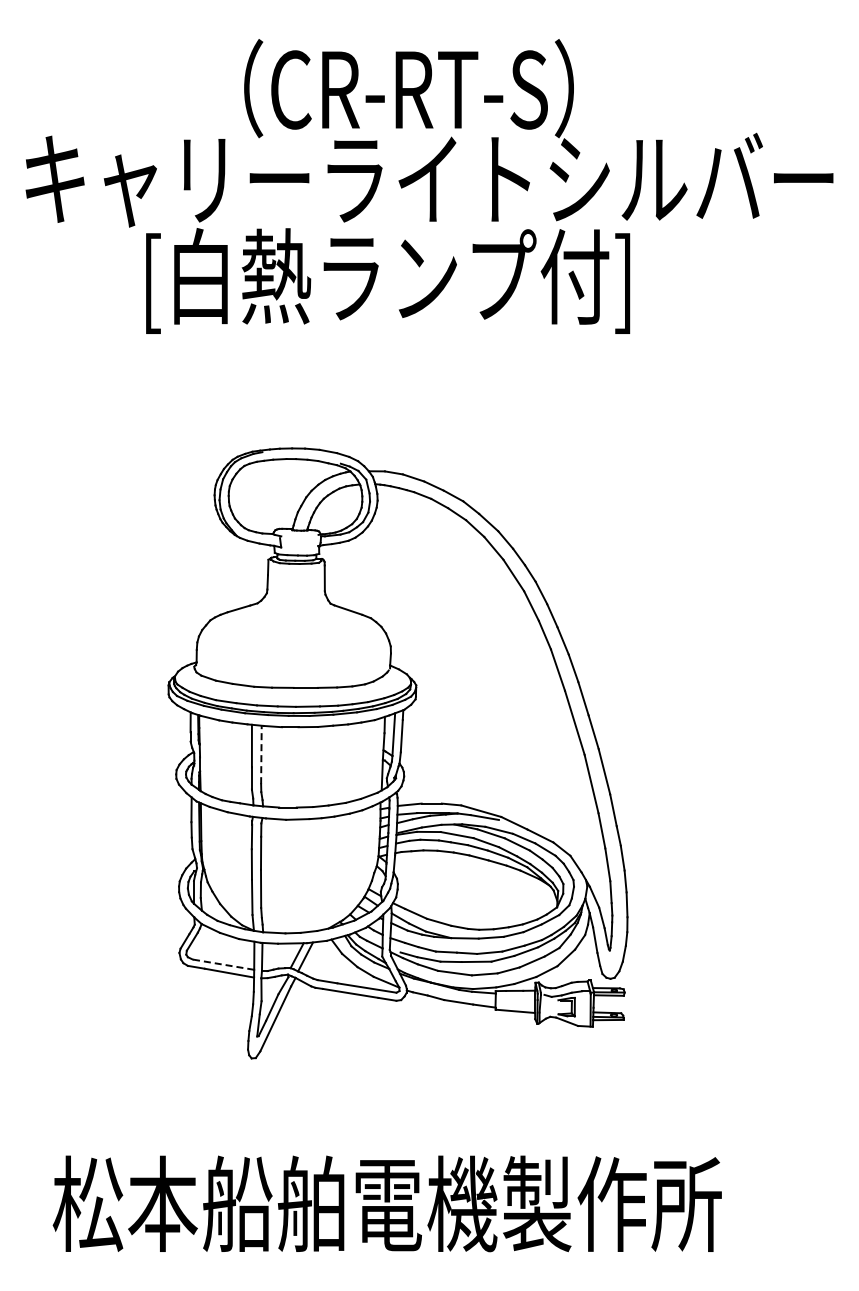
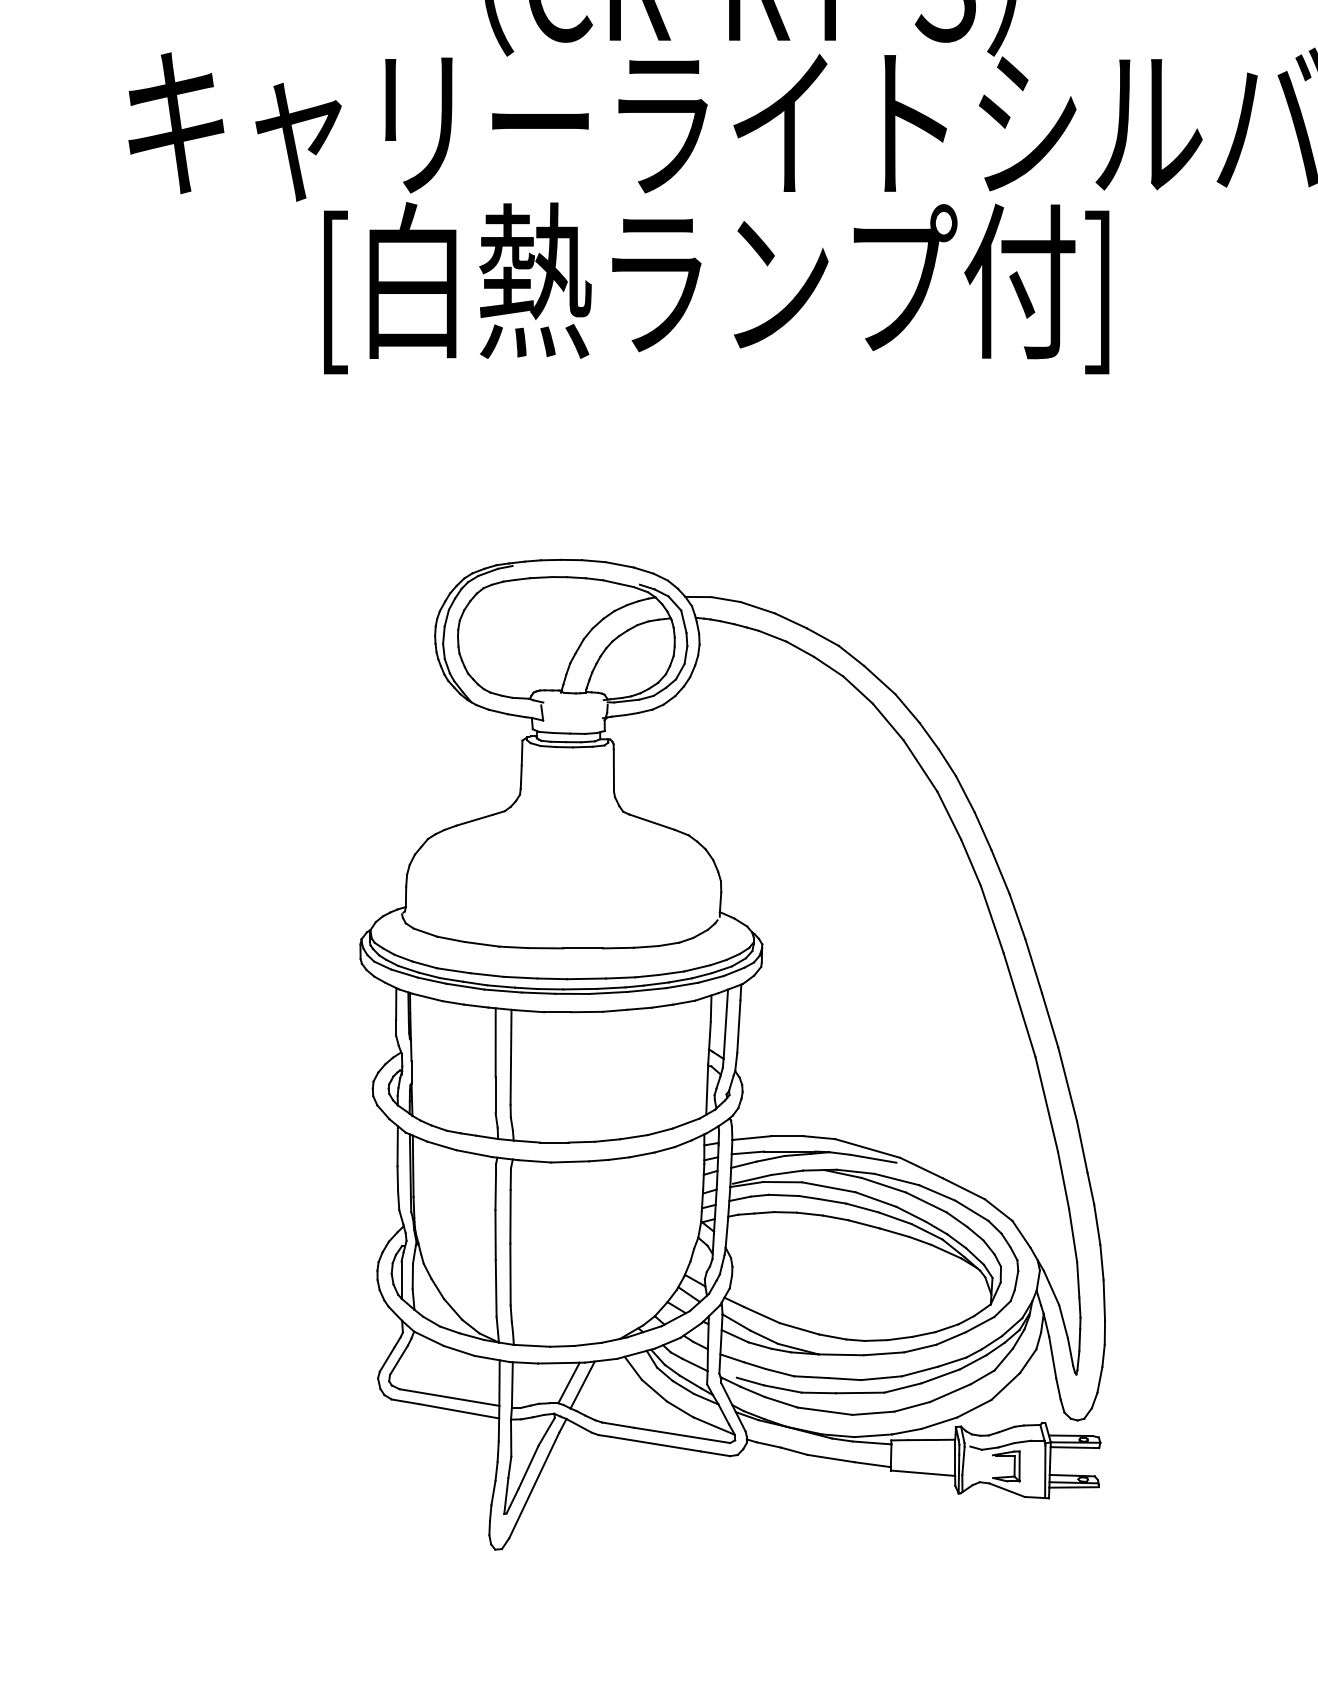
line: (261, 754) -> (511, 1056), dashed -> solid
line: (223, 964) -> (449, 1397), dashed -> solid

